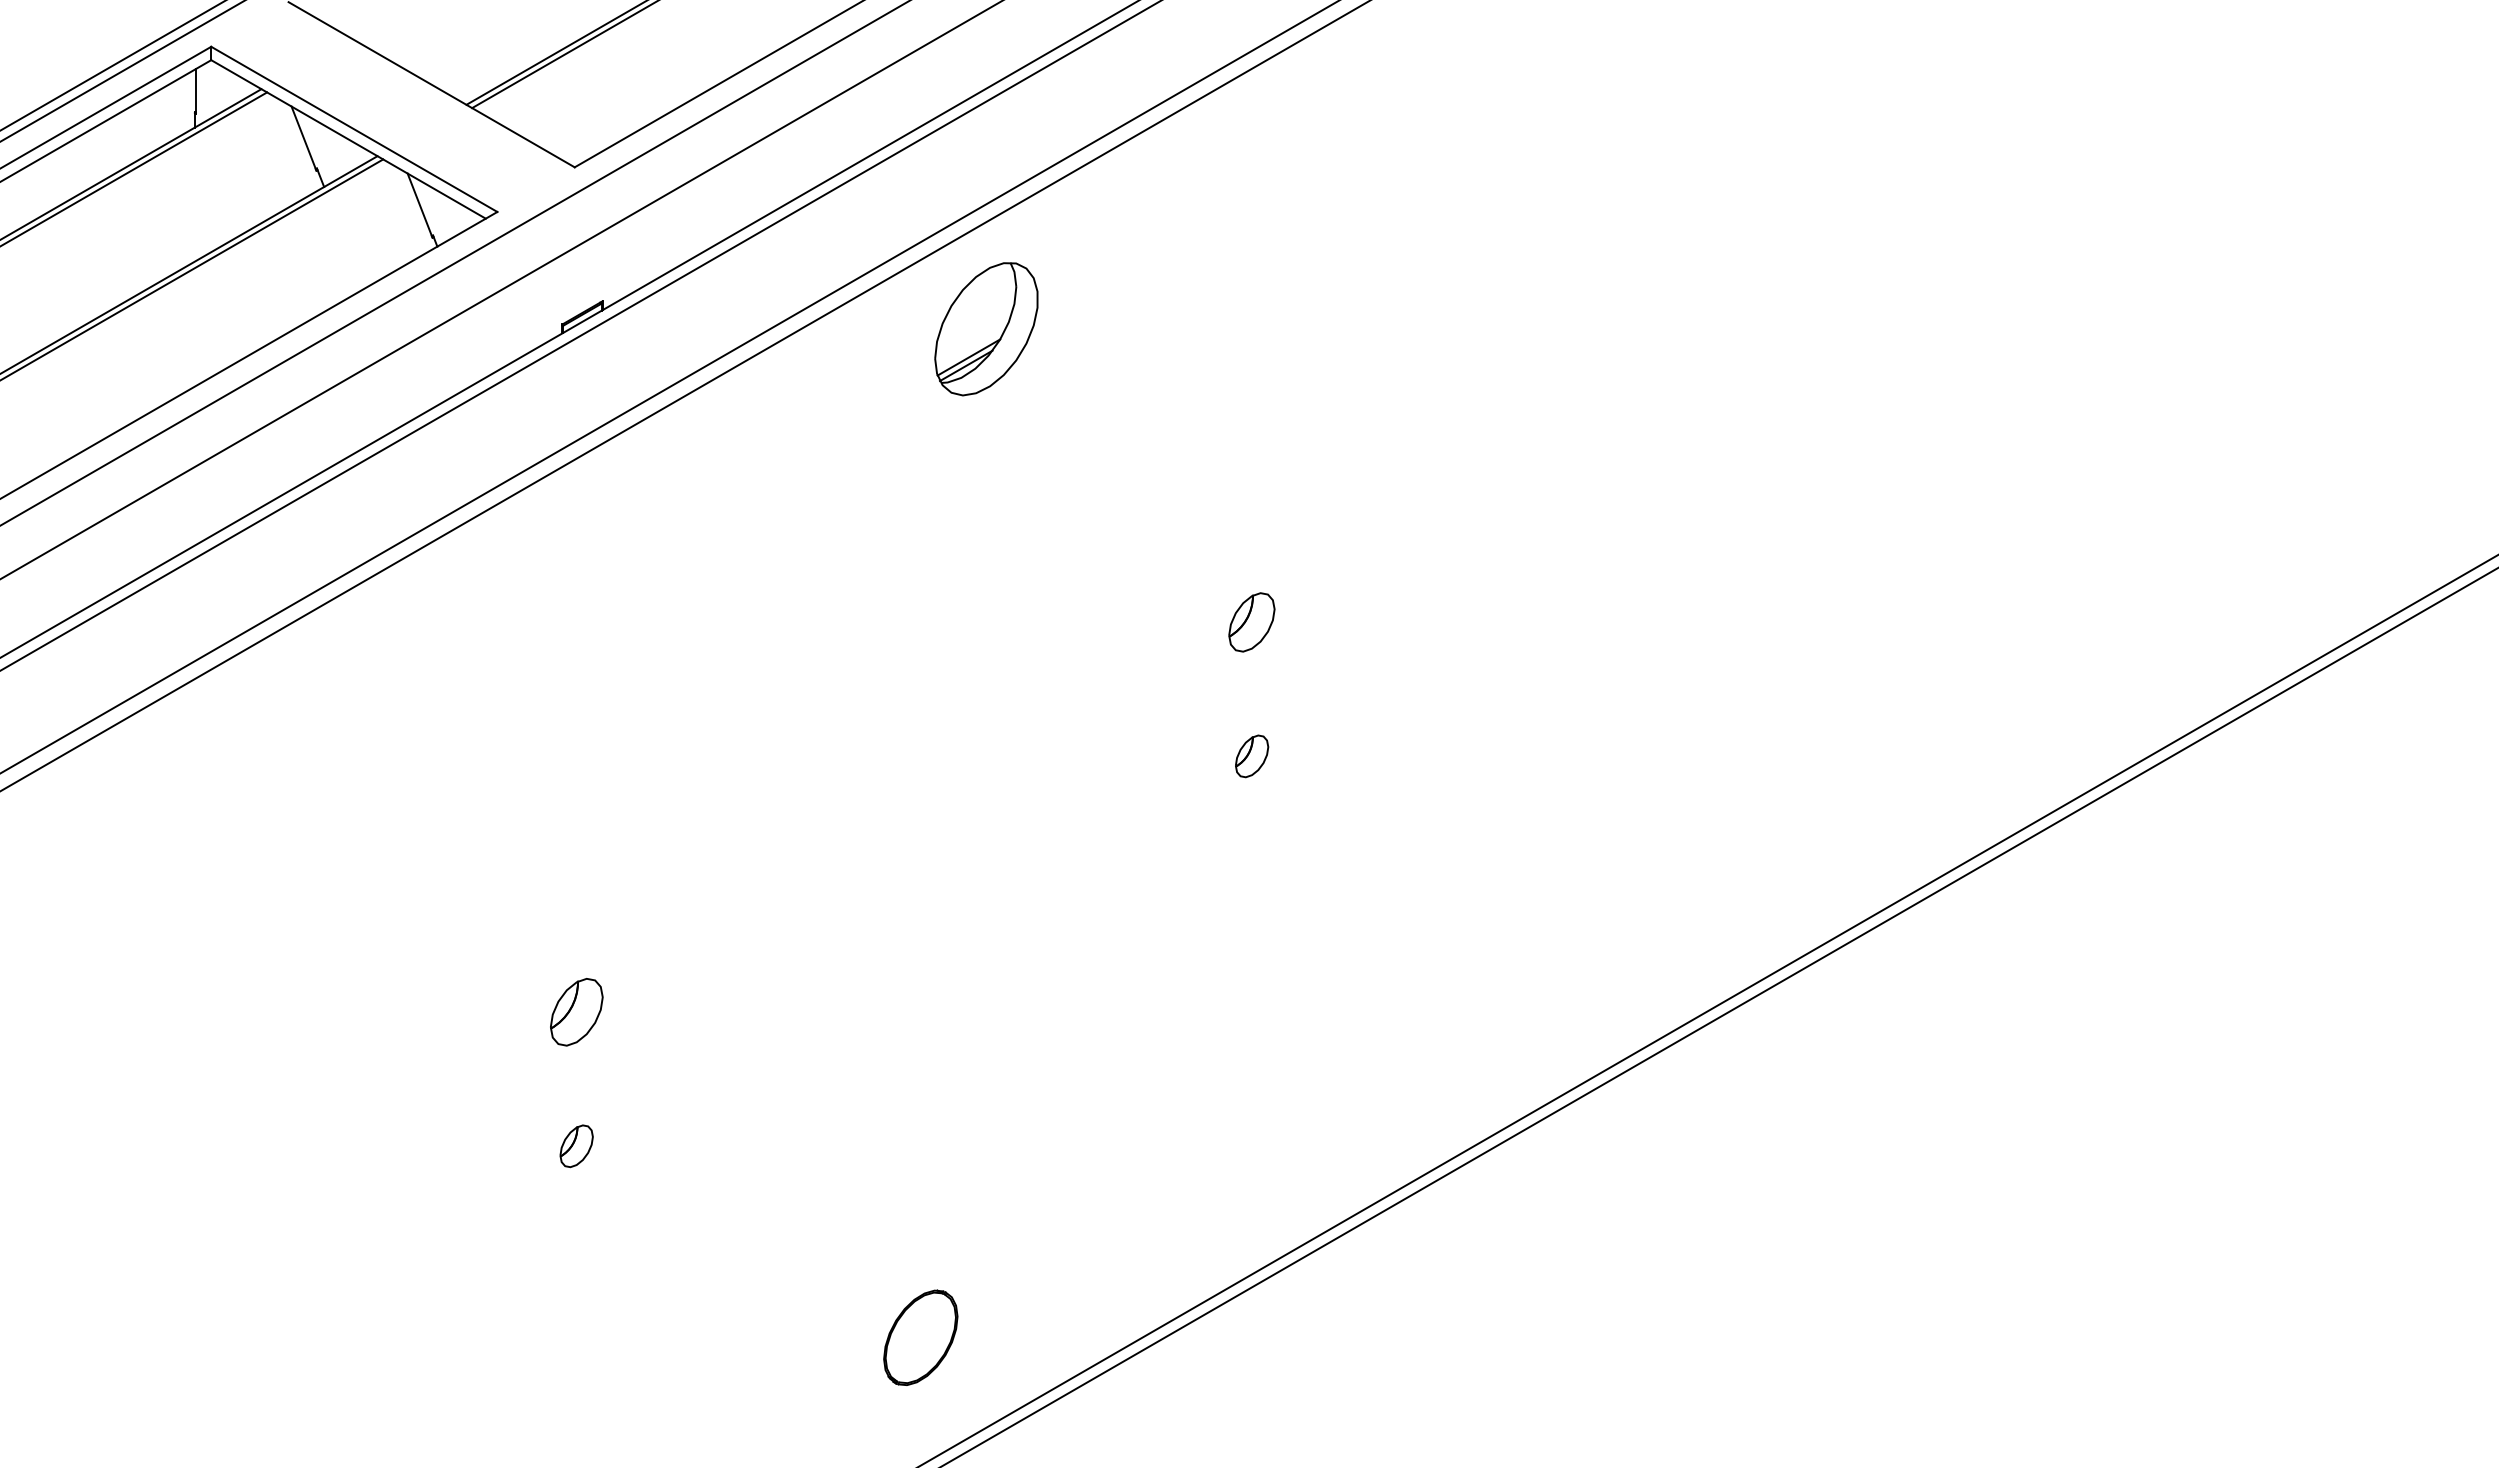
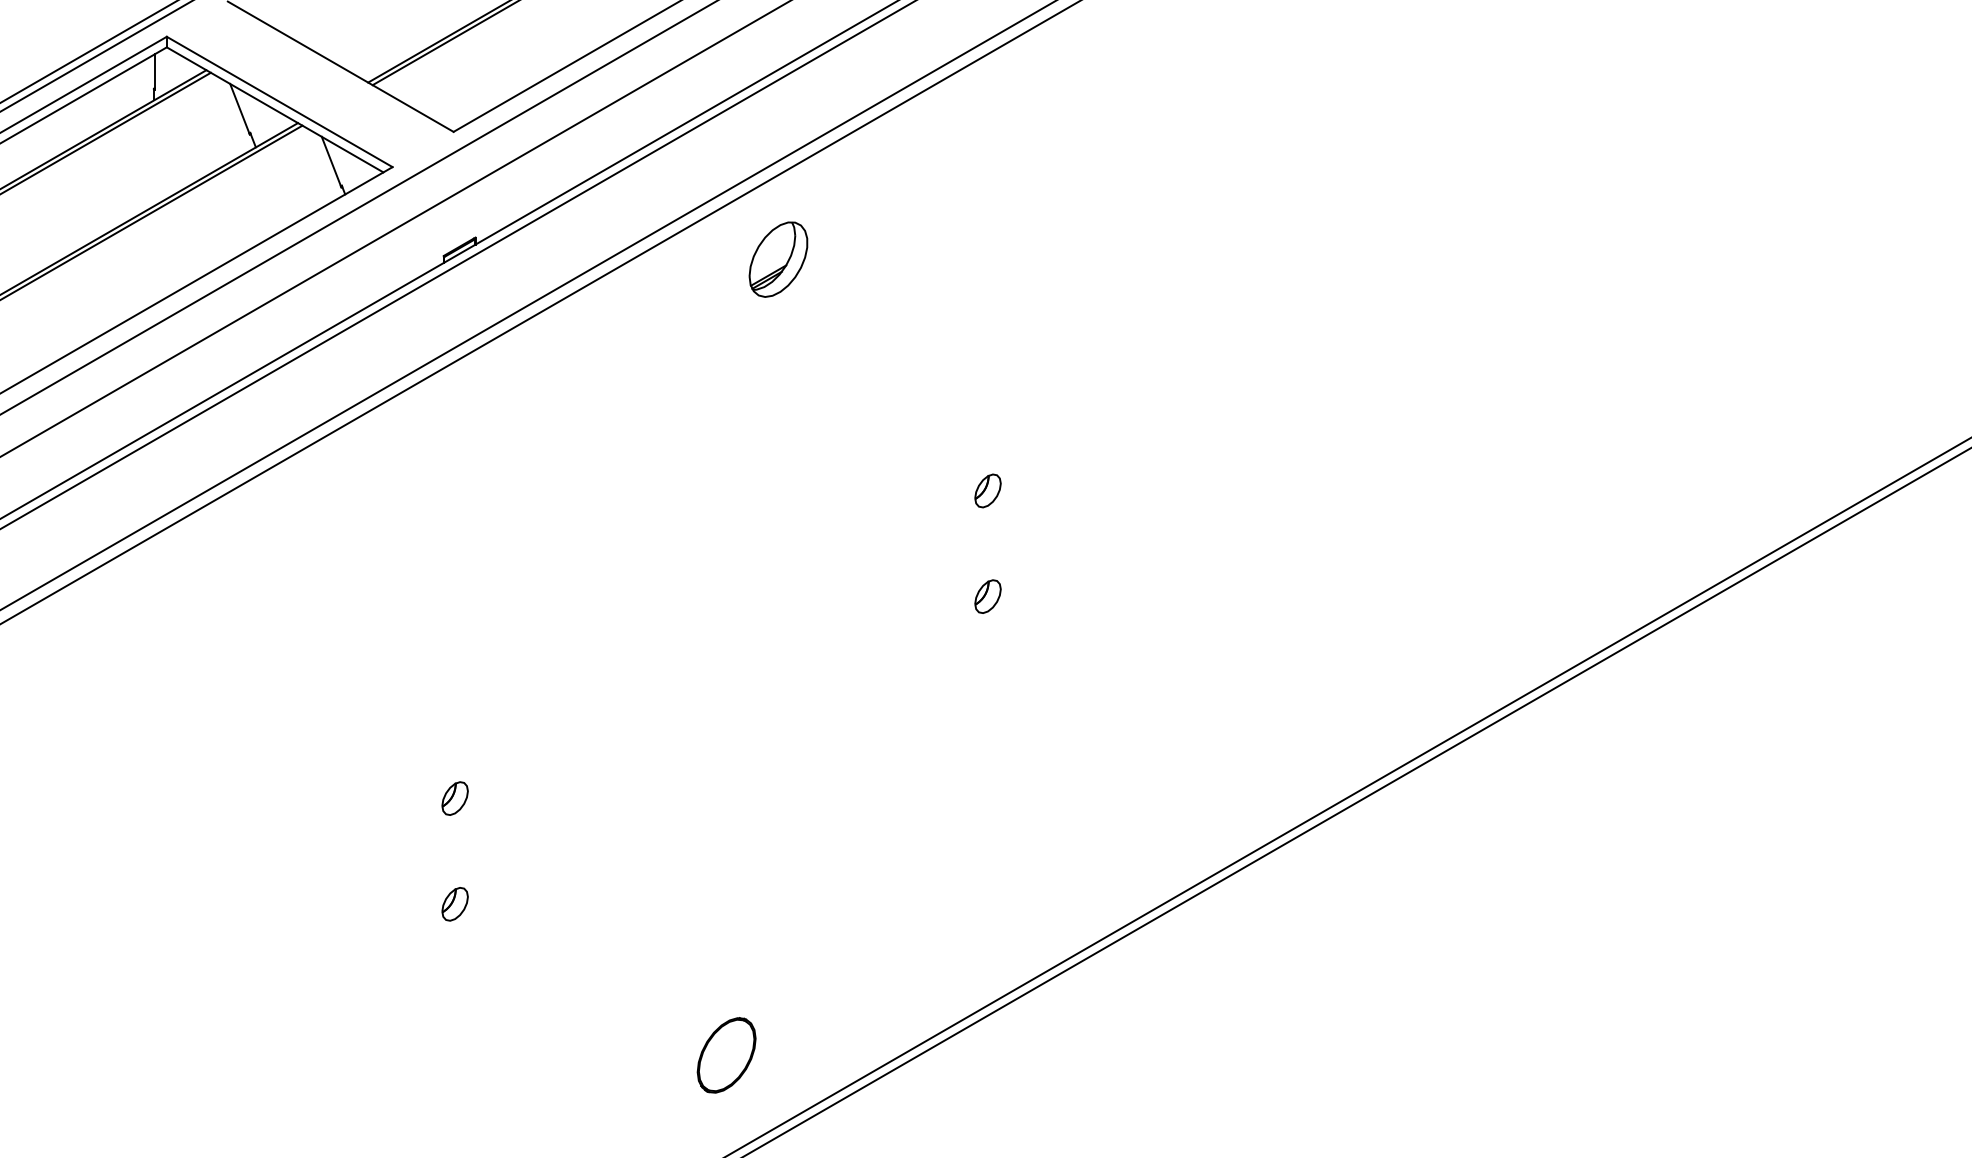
part: (986, 329) -> (778, 259), size x0.71
part: (1252, 622) -> (988, 491), size x0.71
part: (576, 1012) -> (455, 798), size x0.62

